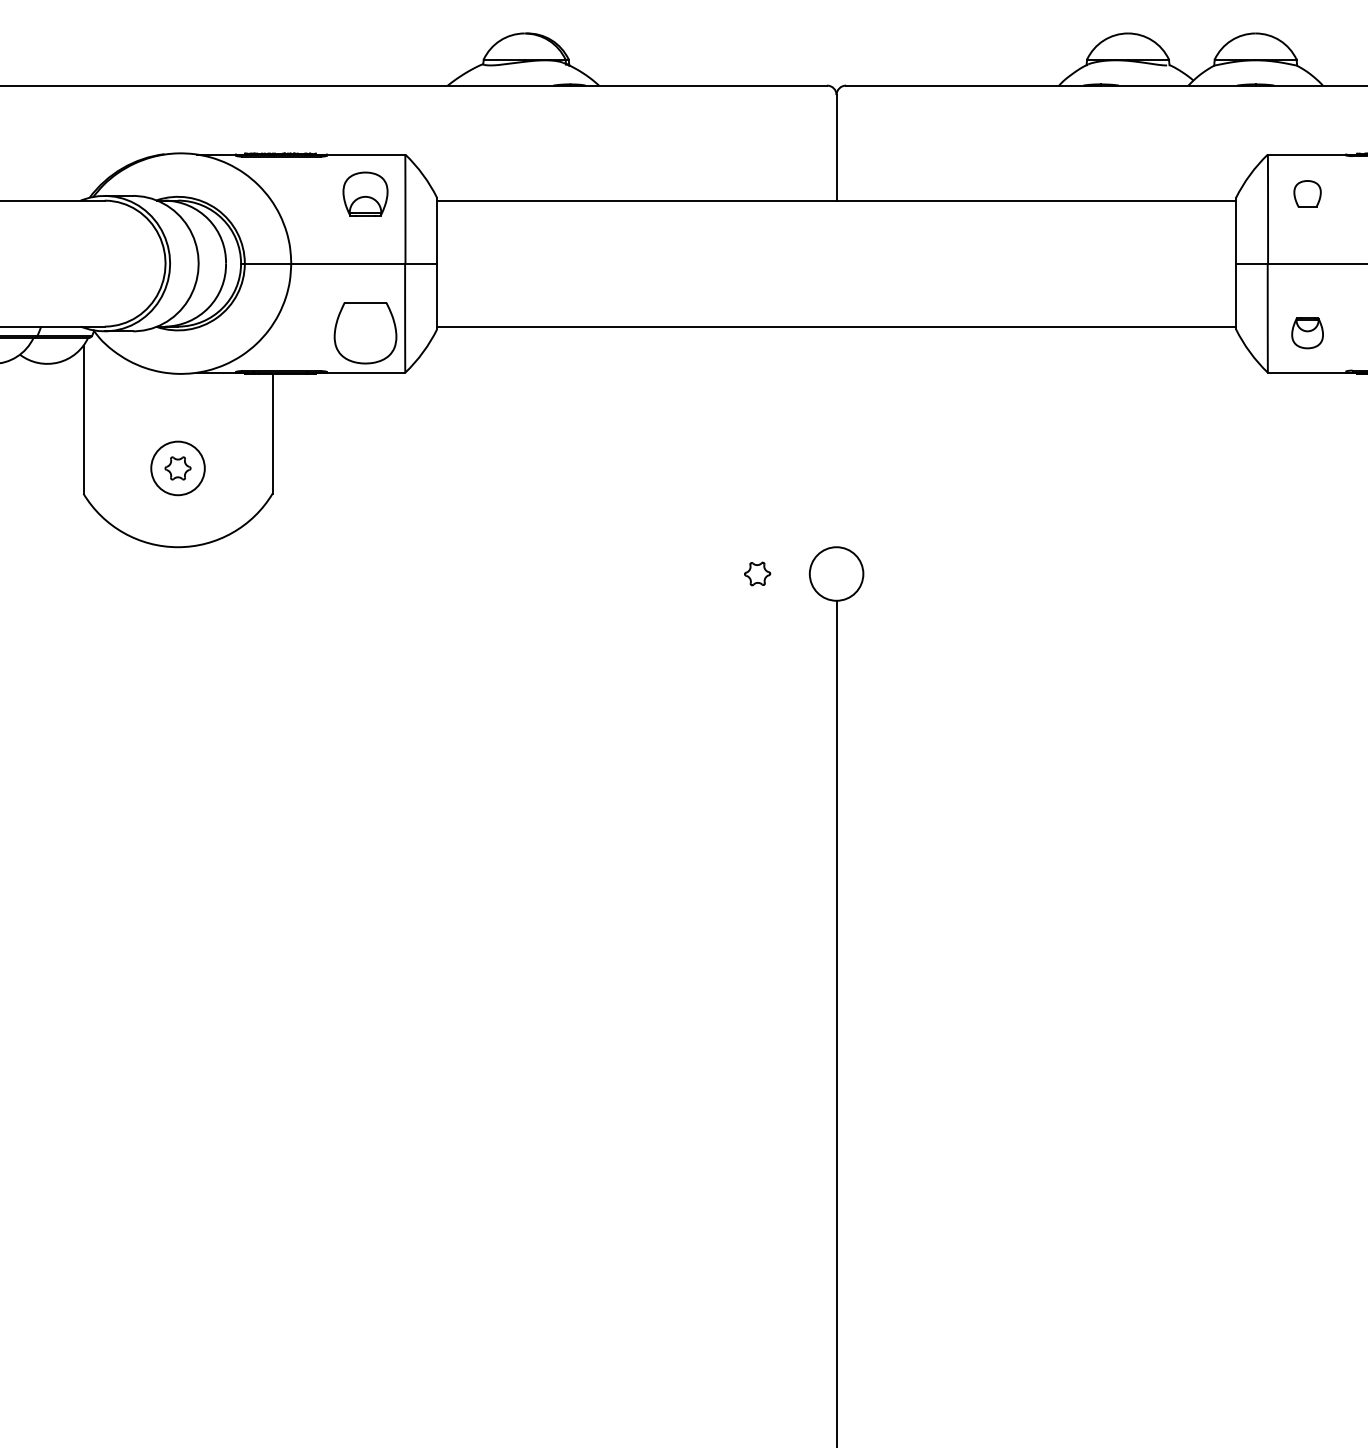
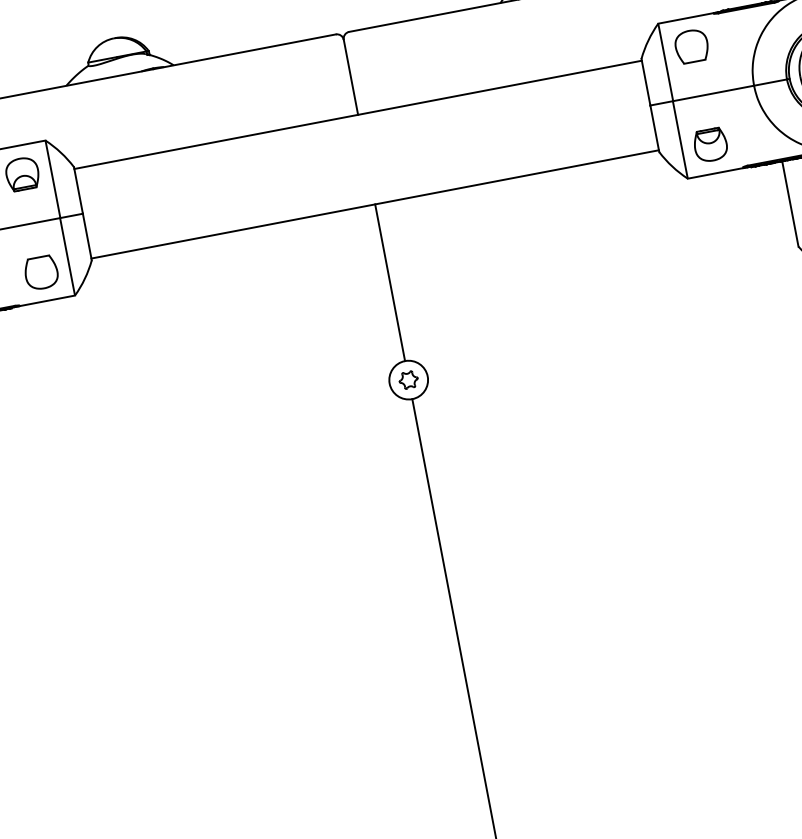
part: (1307, 193) -> (691, 45), size x1.67
part: (365, 333) -> (41, 273), size x0.71
part: (1307, 333) -> (710, 145), size x1.43
line: (836, 436) -> (390, 282), added
part: (757, 573) -> (408, 379), moved

